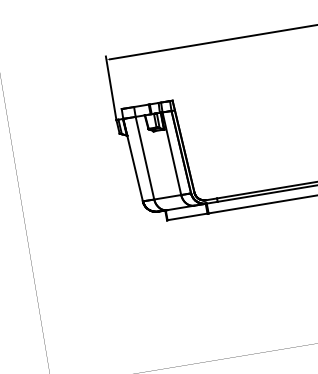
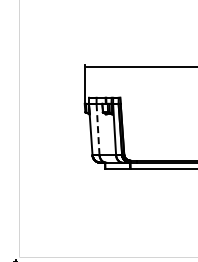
line: (145, 158) -> (98, 129), solid -> dashed

